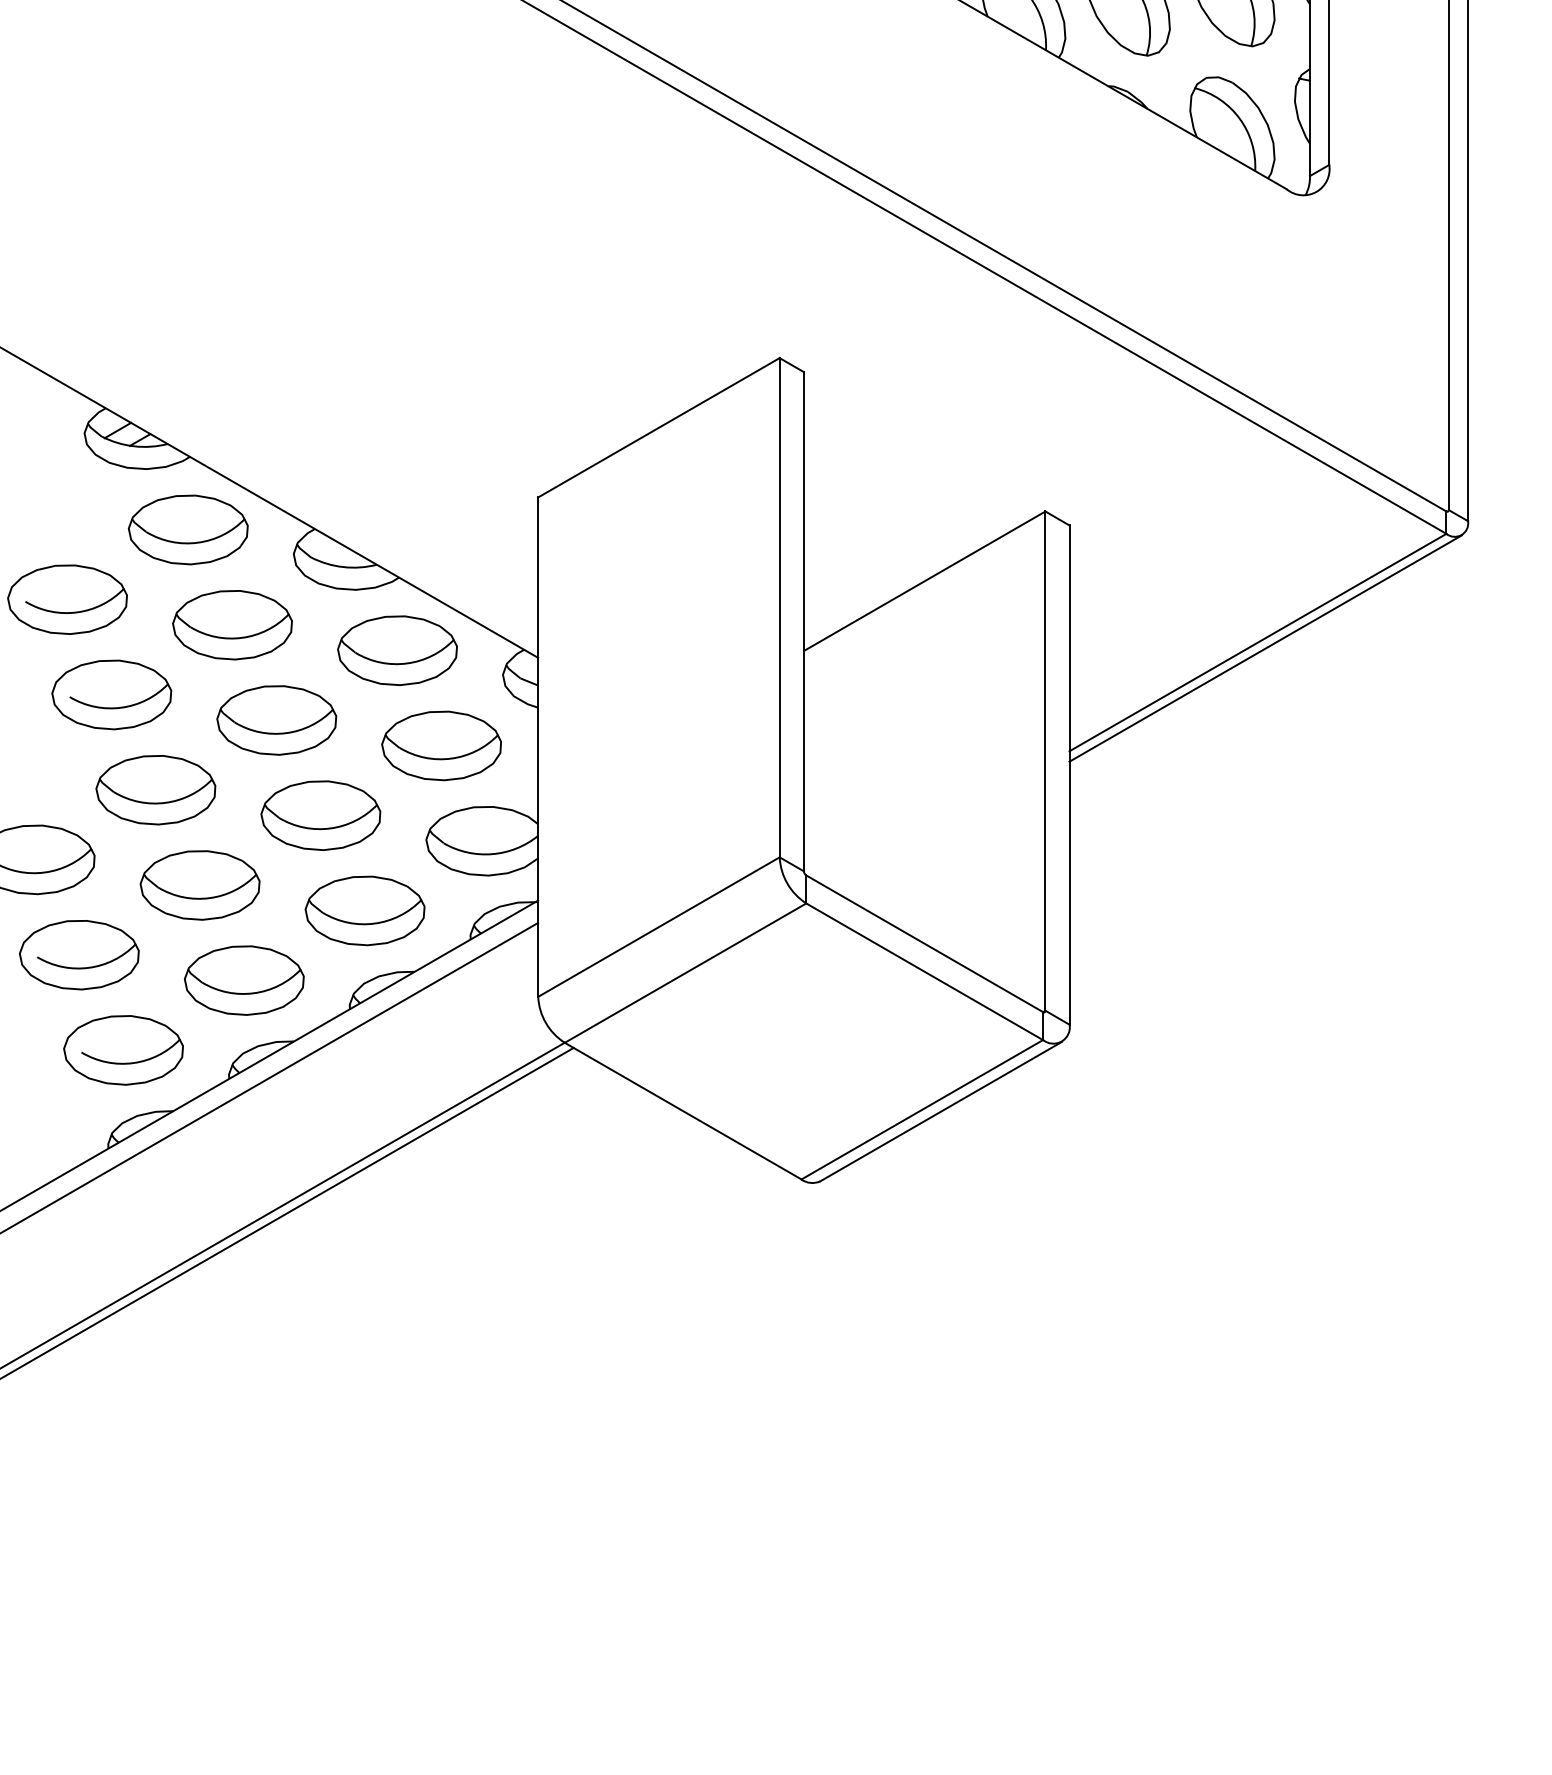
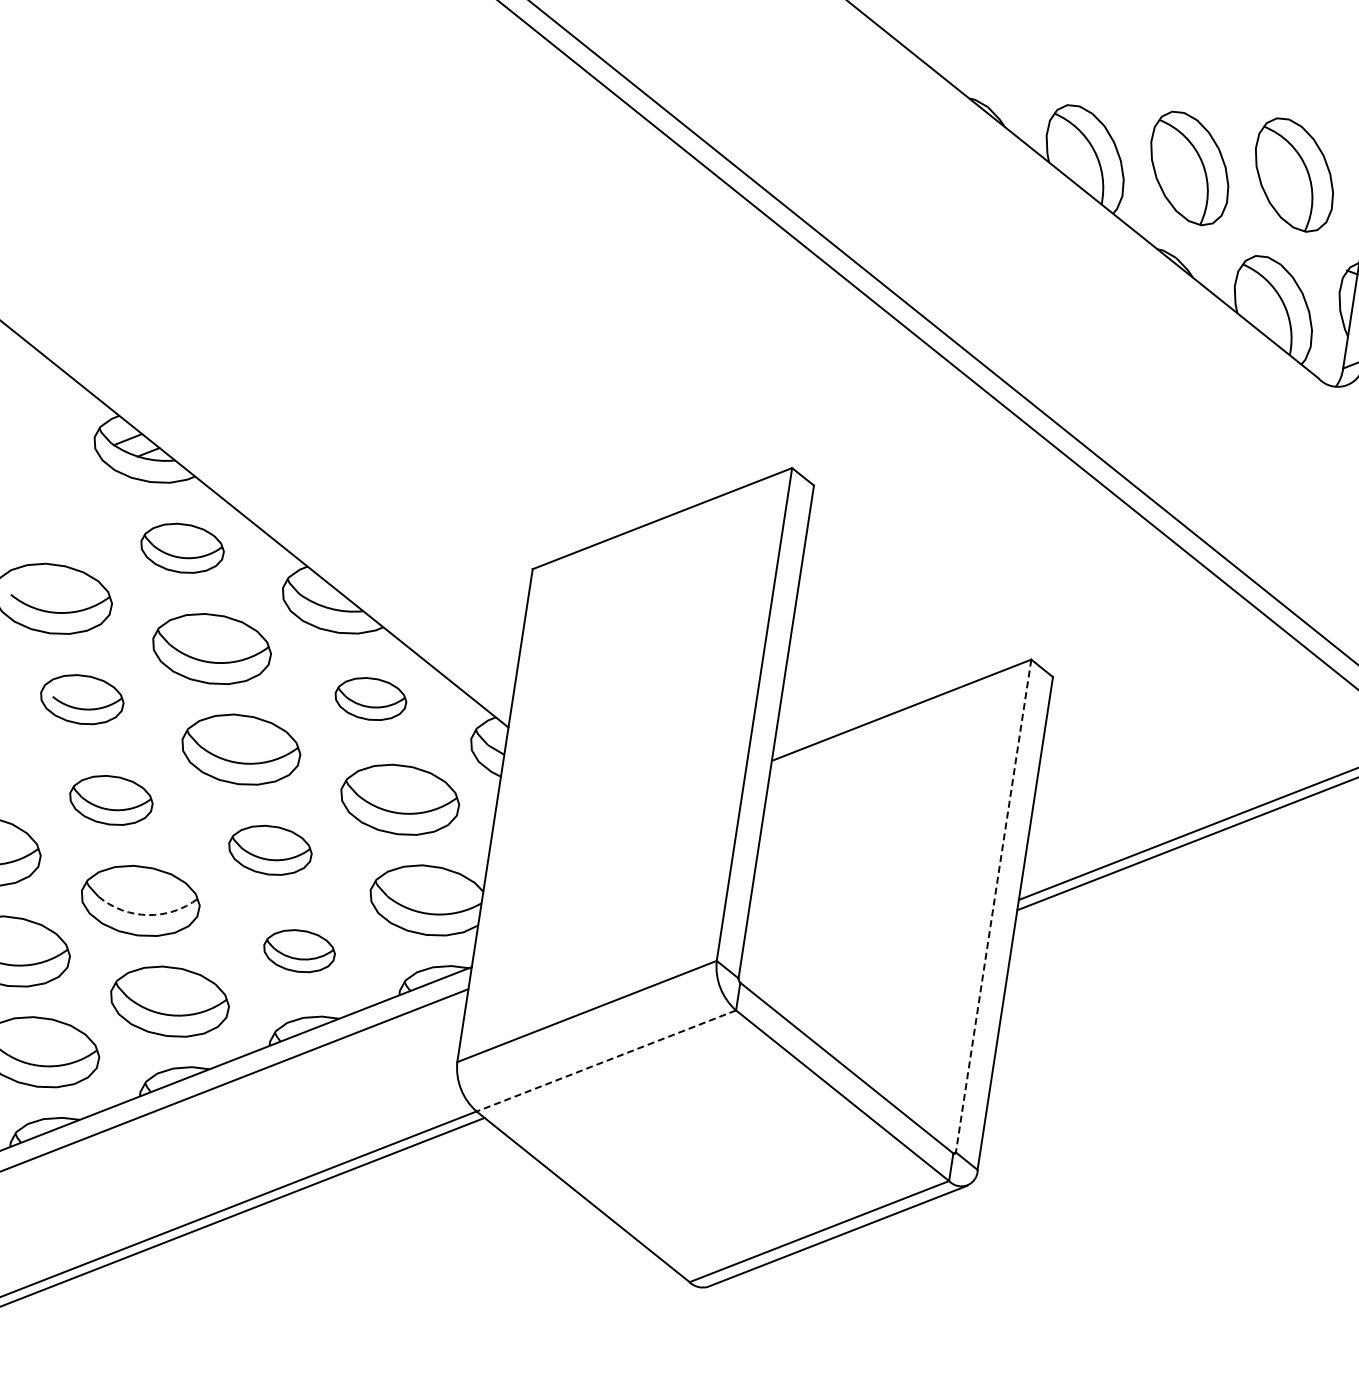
part: (187, 529) -> (181, 547), size x0.7
part: (397, 650) -> (370, 698), size x0.6
part: (111, 694) -> (81, 699), size x0.7
line: (1045, 761) -> (993, 906), solid -> dashed
part: (155, 790) -> (110, 800), size x0.7
part: (320, 815) -> (269, 850), size x0.7
arc: (209, 898) -> (147, 915), solid -> dashed
part: (364, 910) -> (298, 950), size x0.6
line: (685, 973) -> (606, 1061), solid -> dashed

